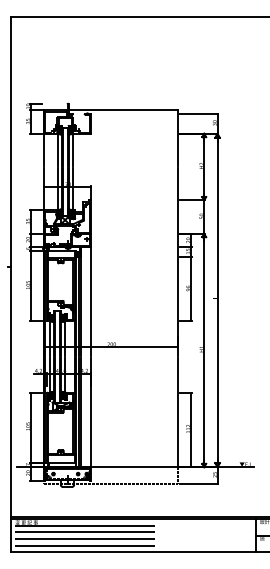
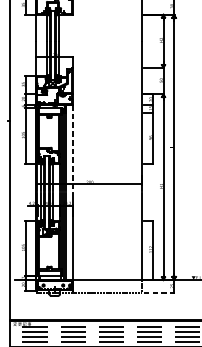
line: (90, 302) -> (73, 149), solid -> dashed
line: (199, 483) -> (159, 293), solid -> dashed

